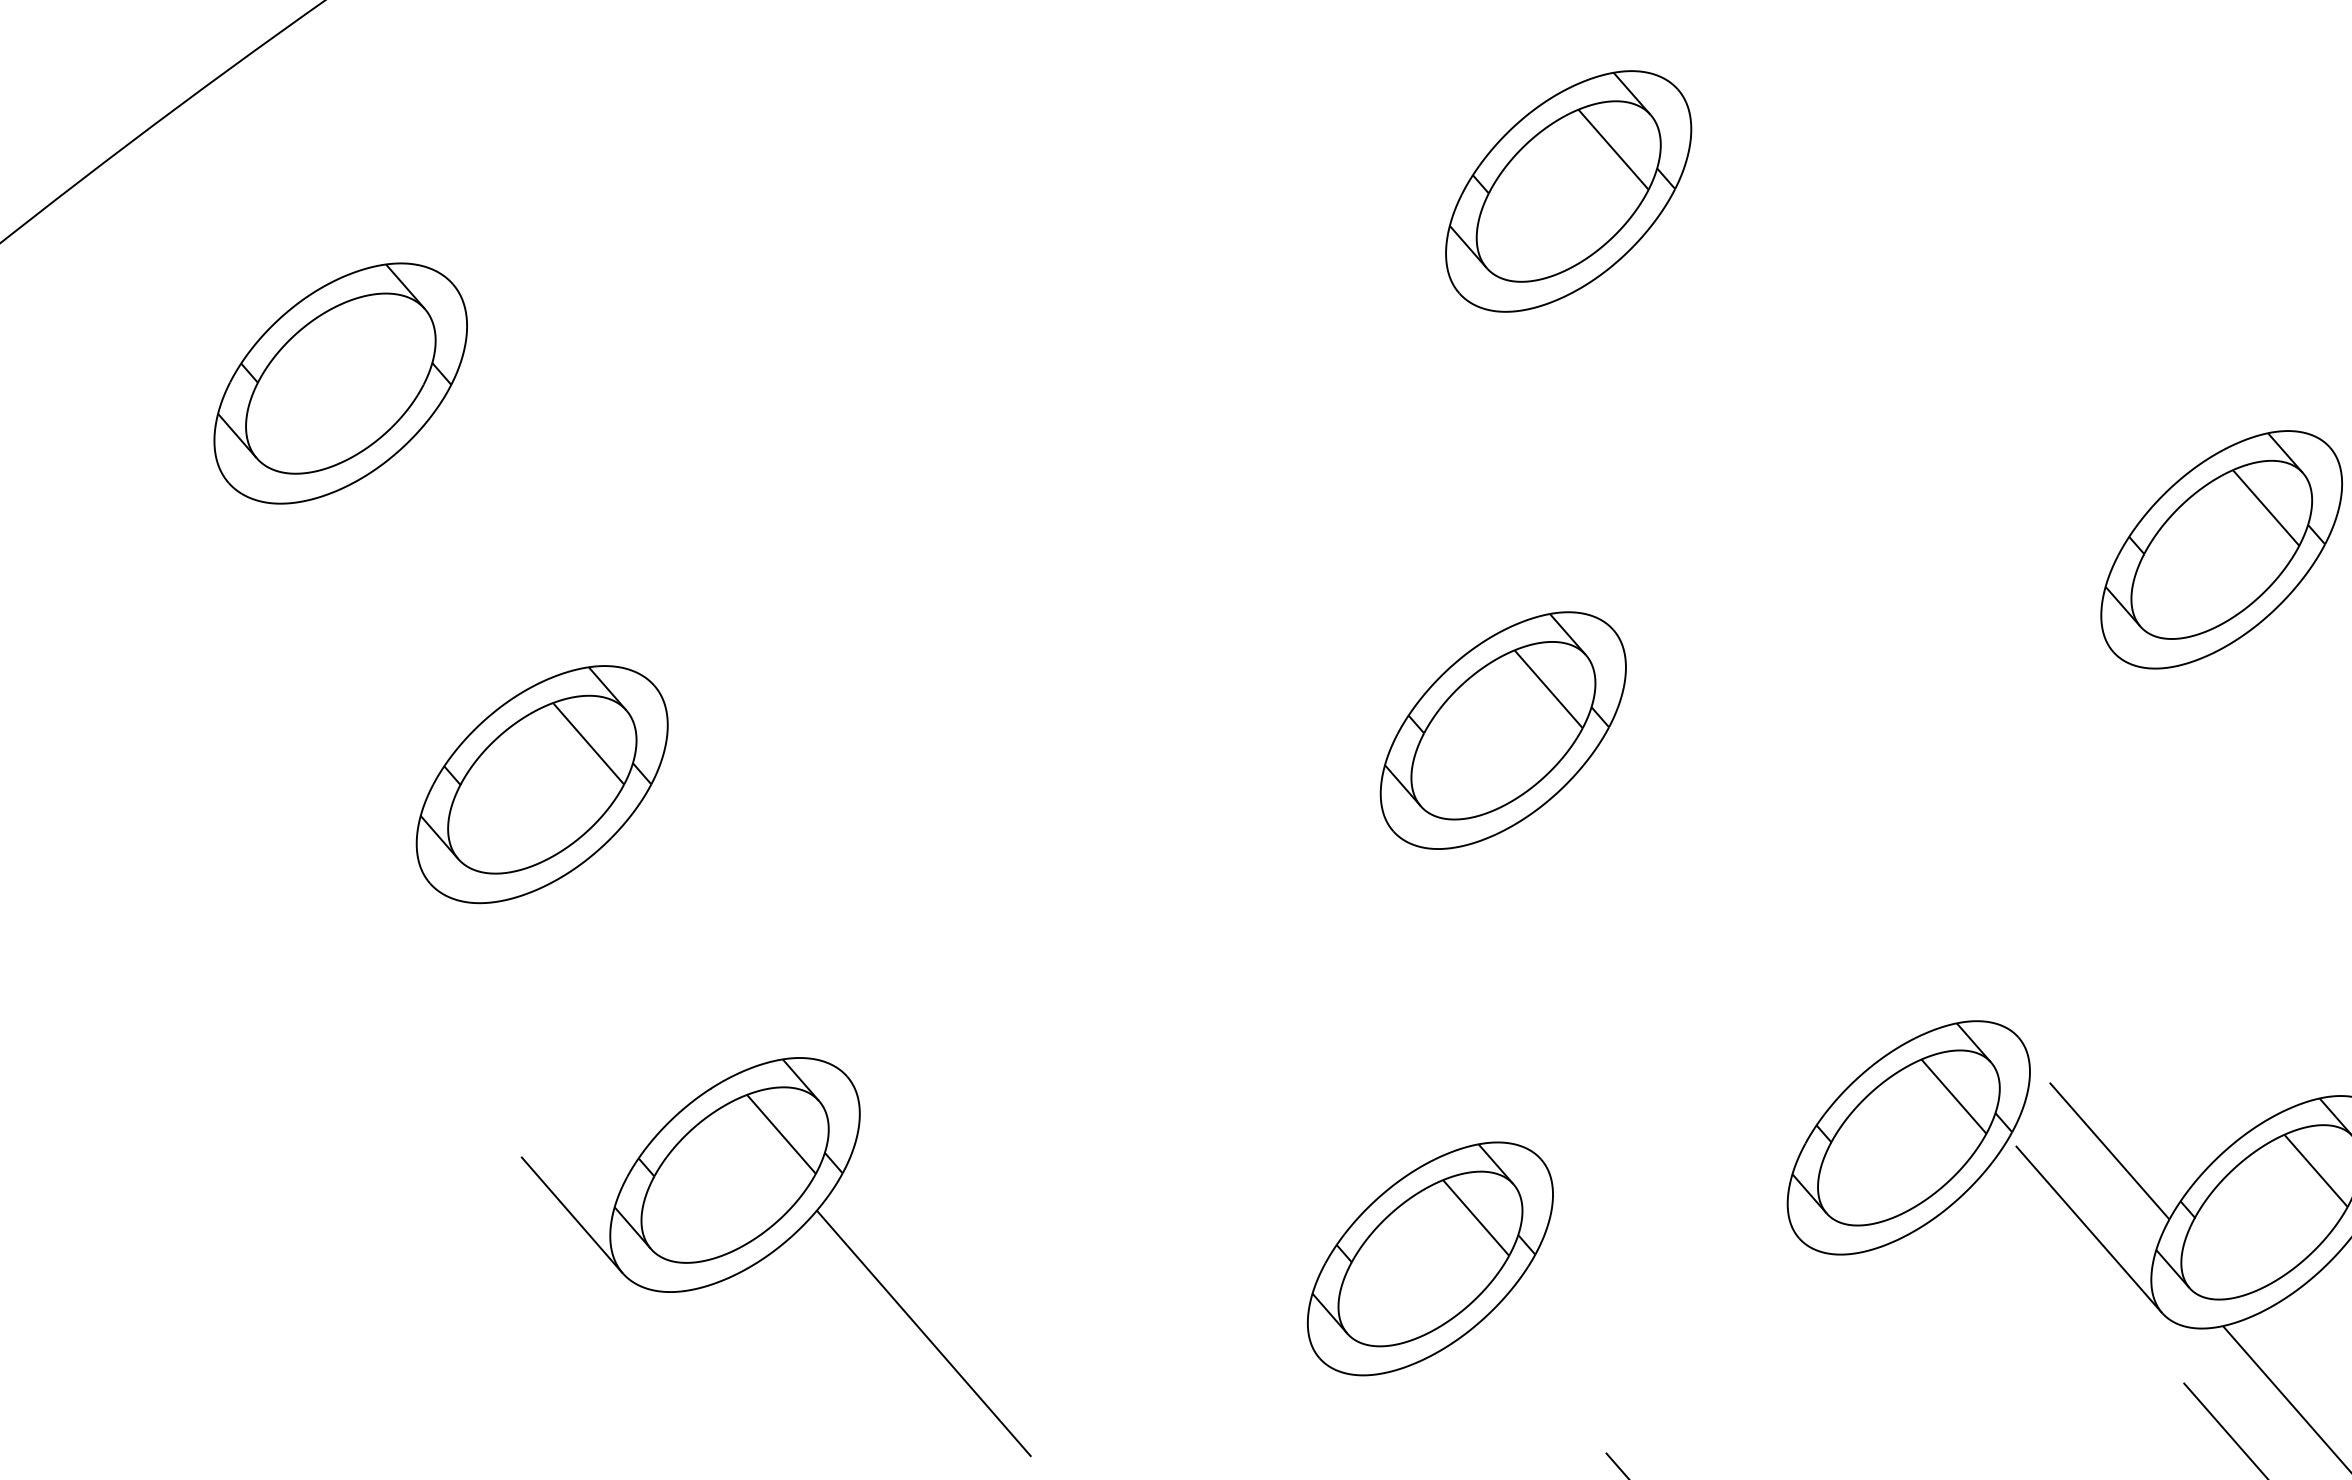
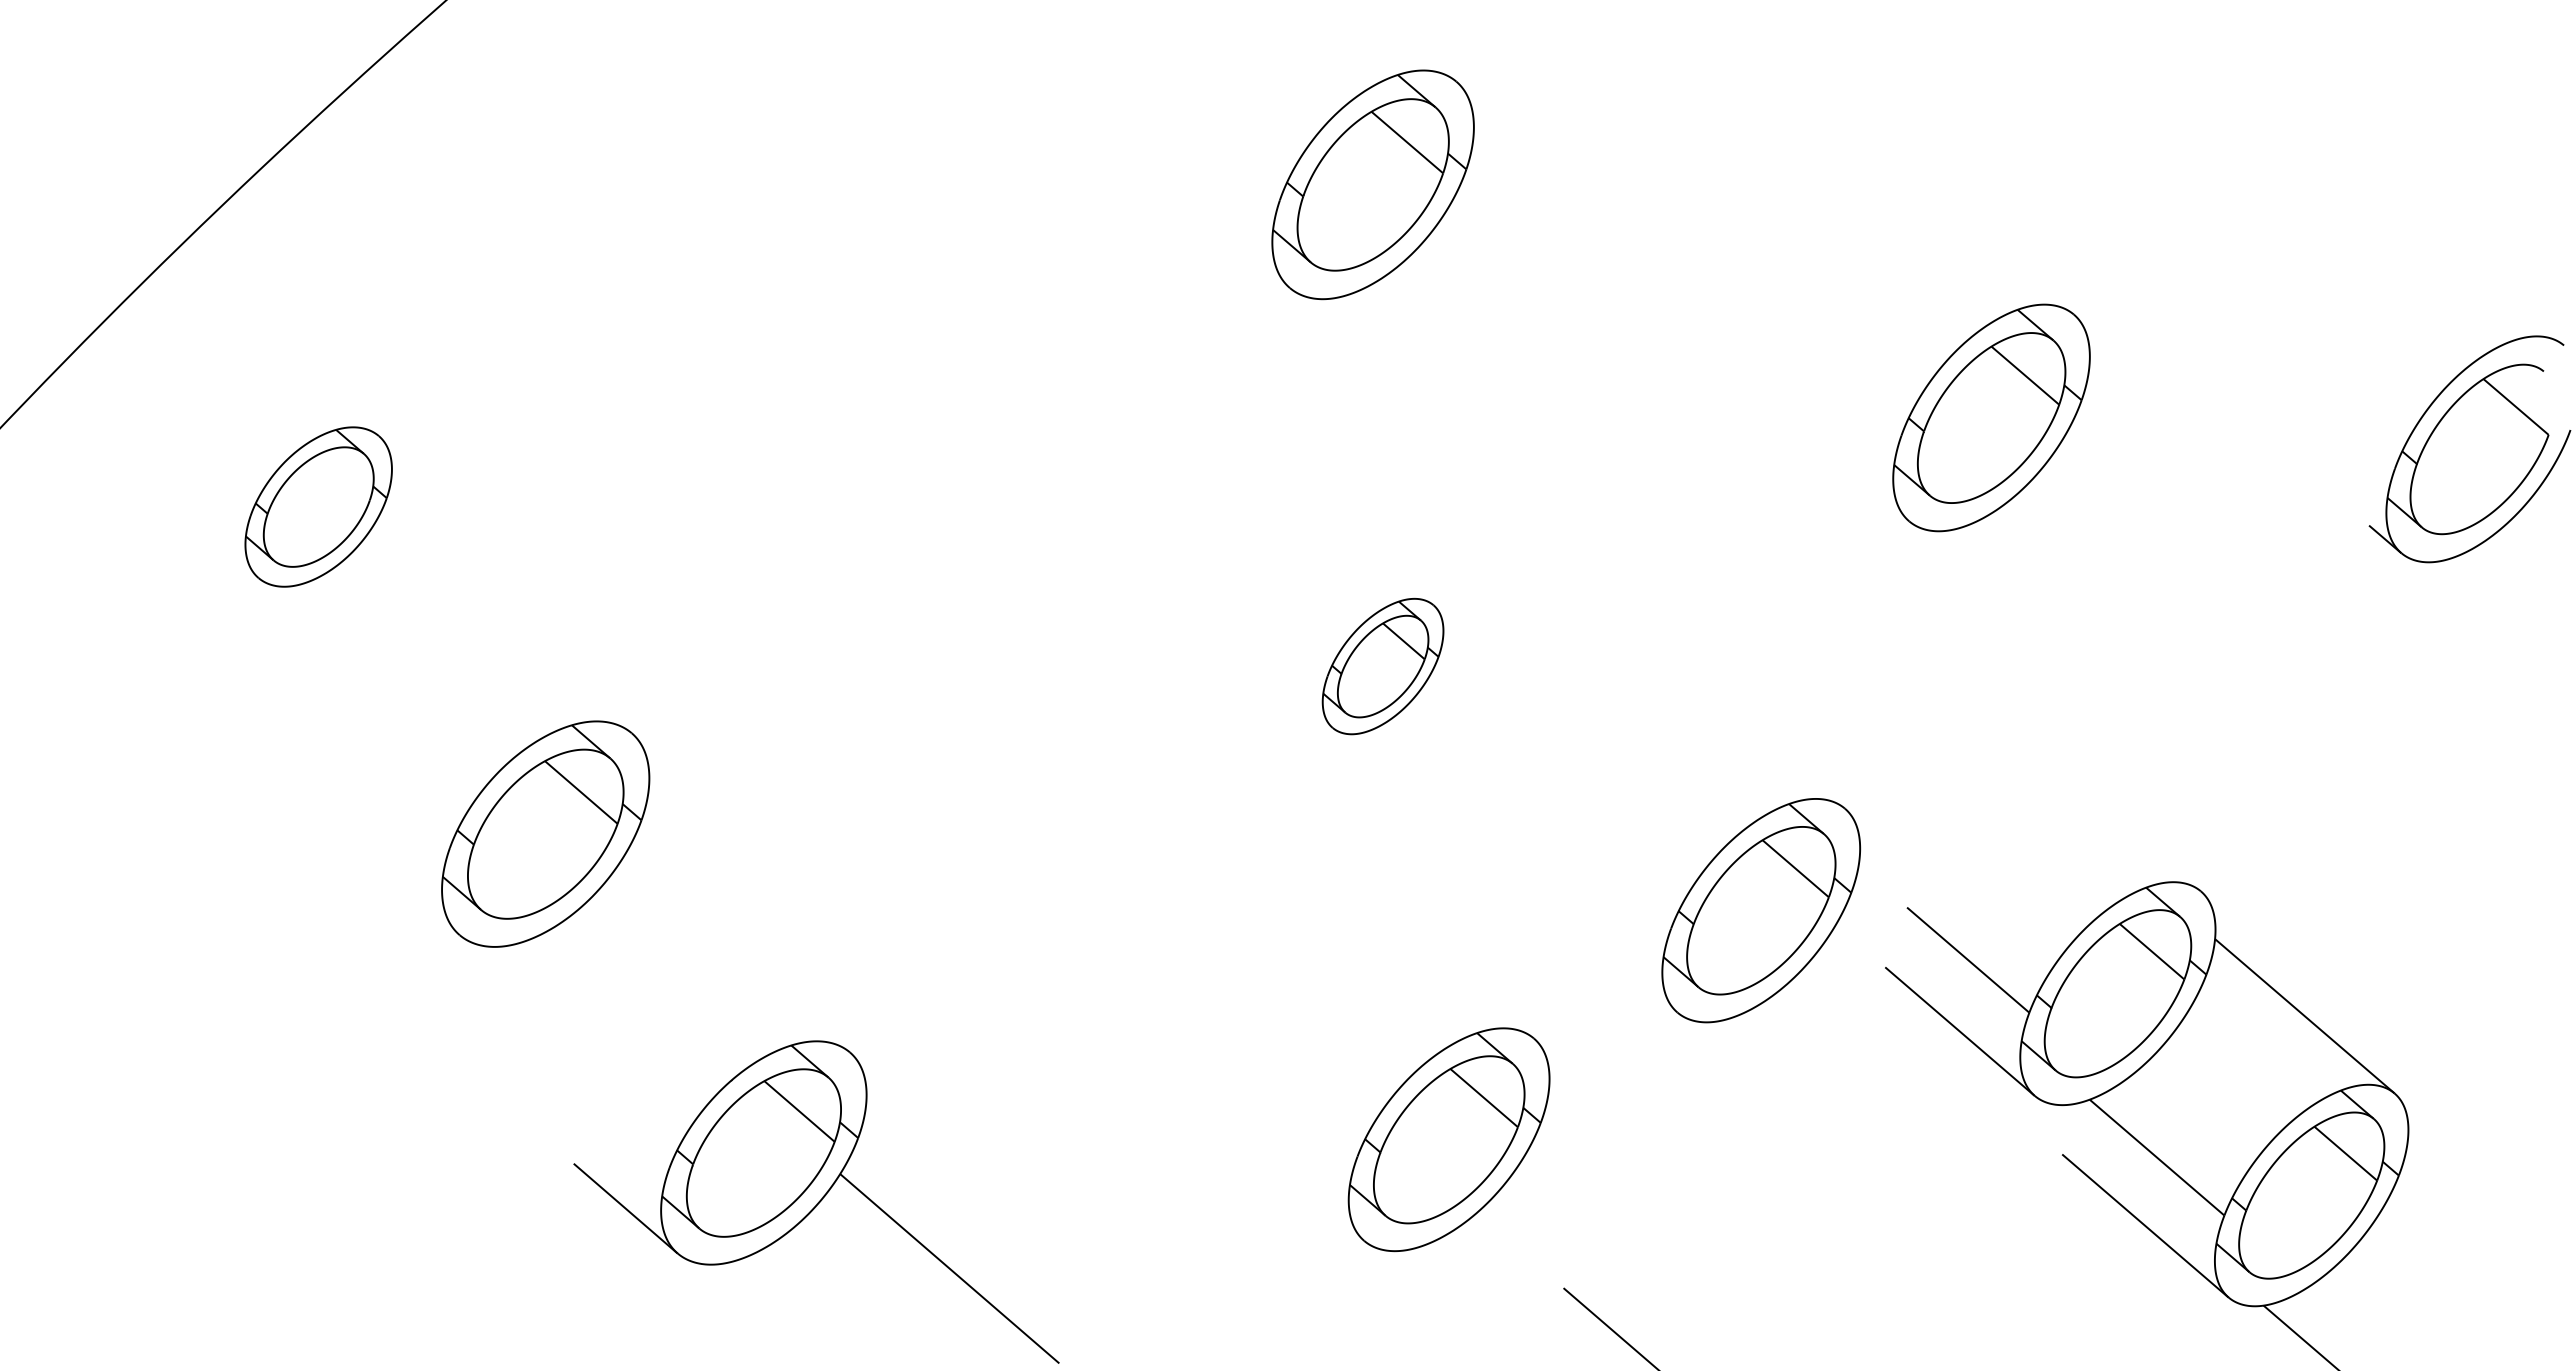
part: (340, 382) -> (318, 506), size x0.7
part: (1502, 730) -> (1382, 666), size x0.6
part: (1909, 1137) -> (1761, 910), moved
part: (1429, 1258) -> (1448, 1139), moved

